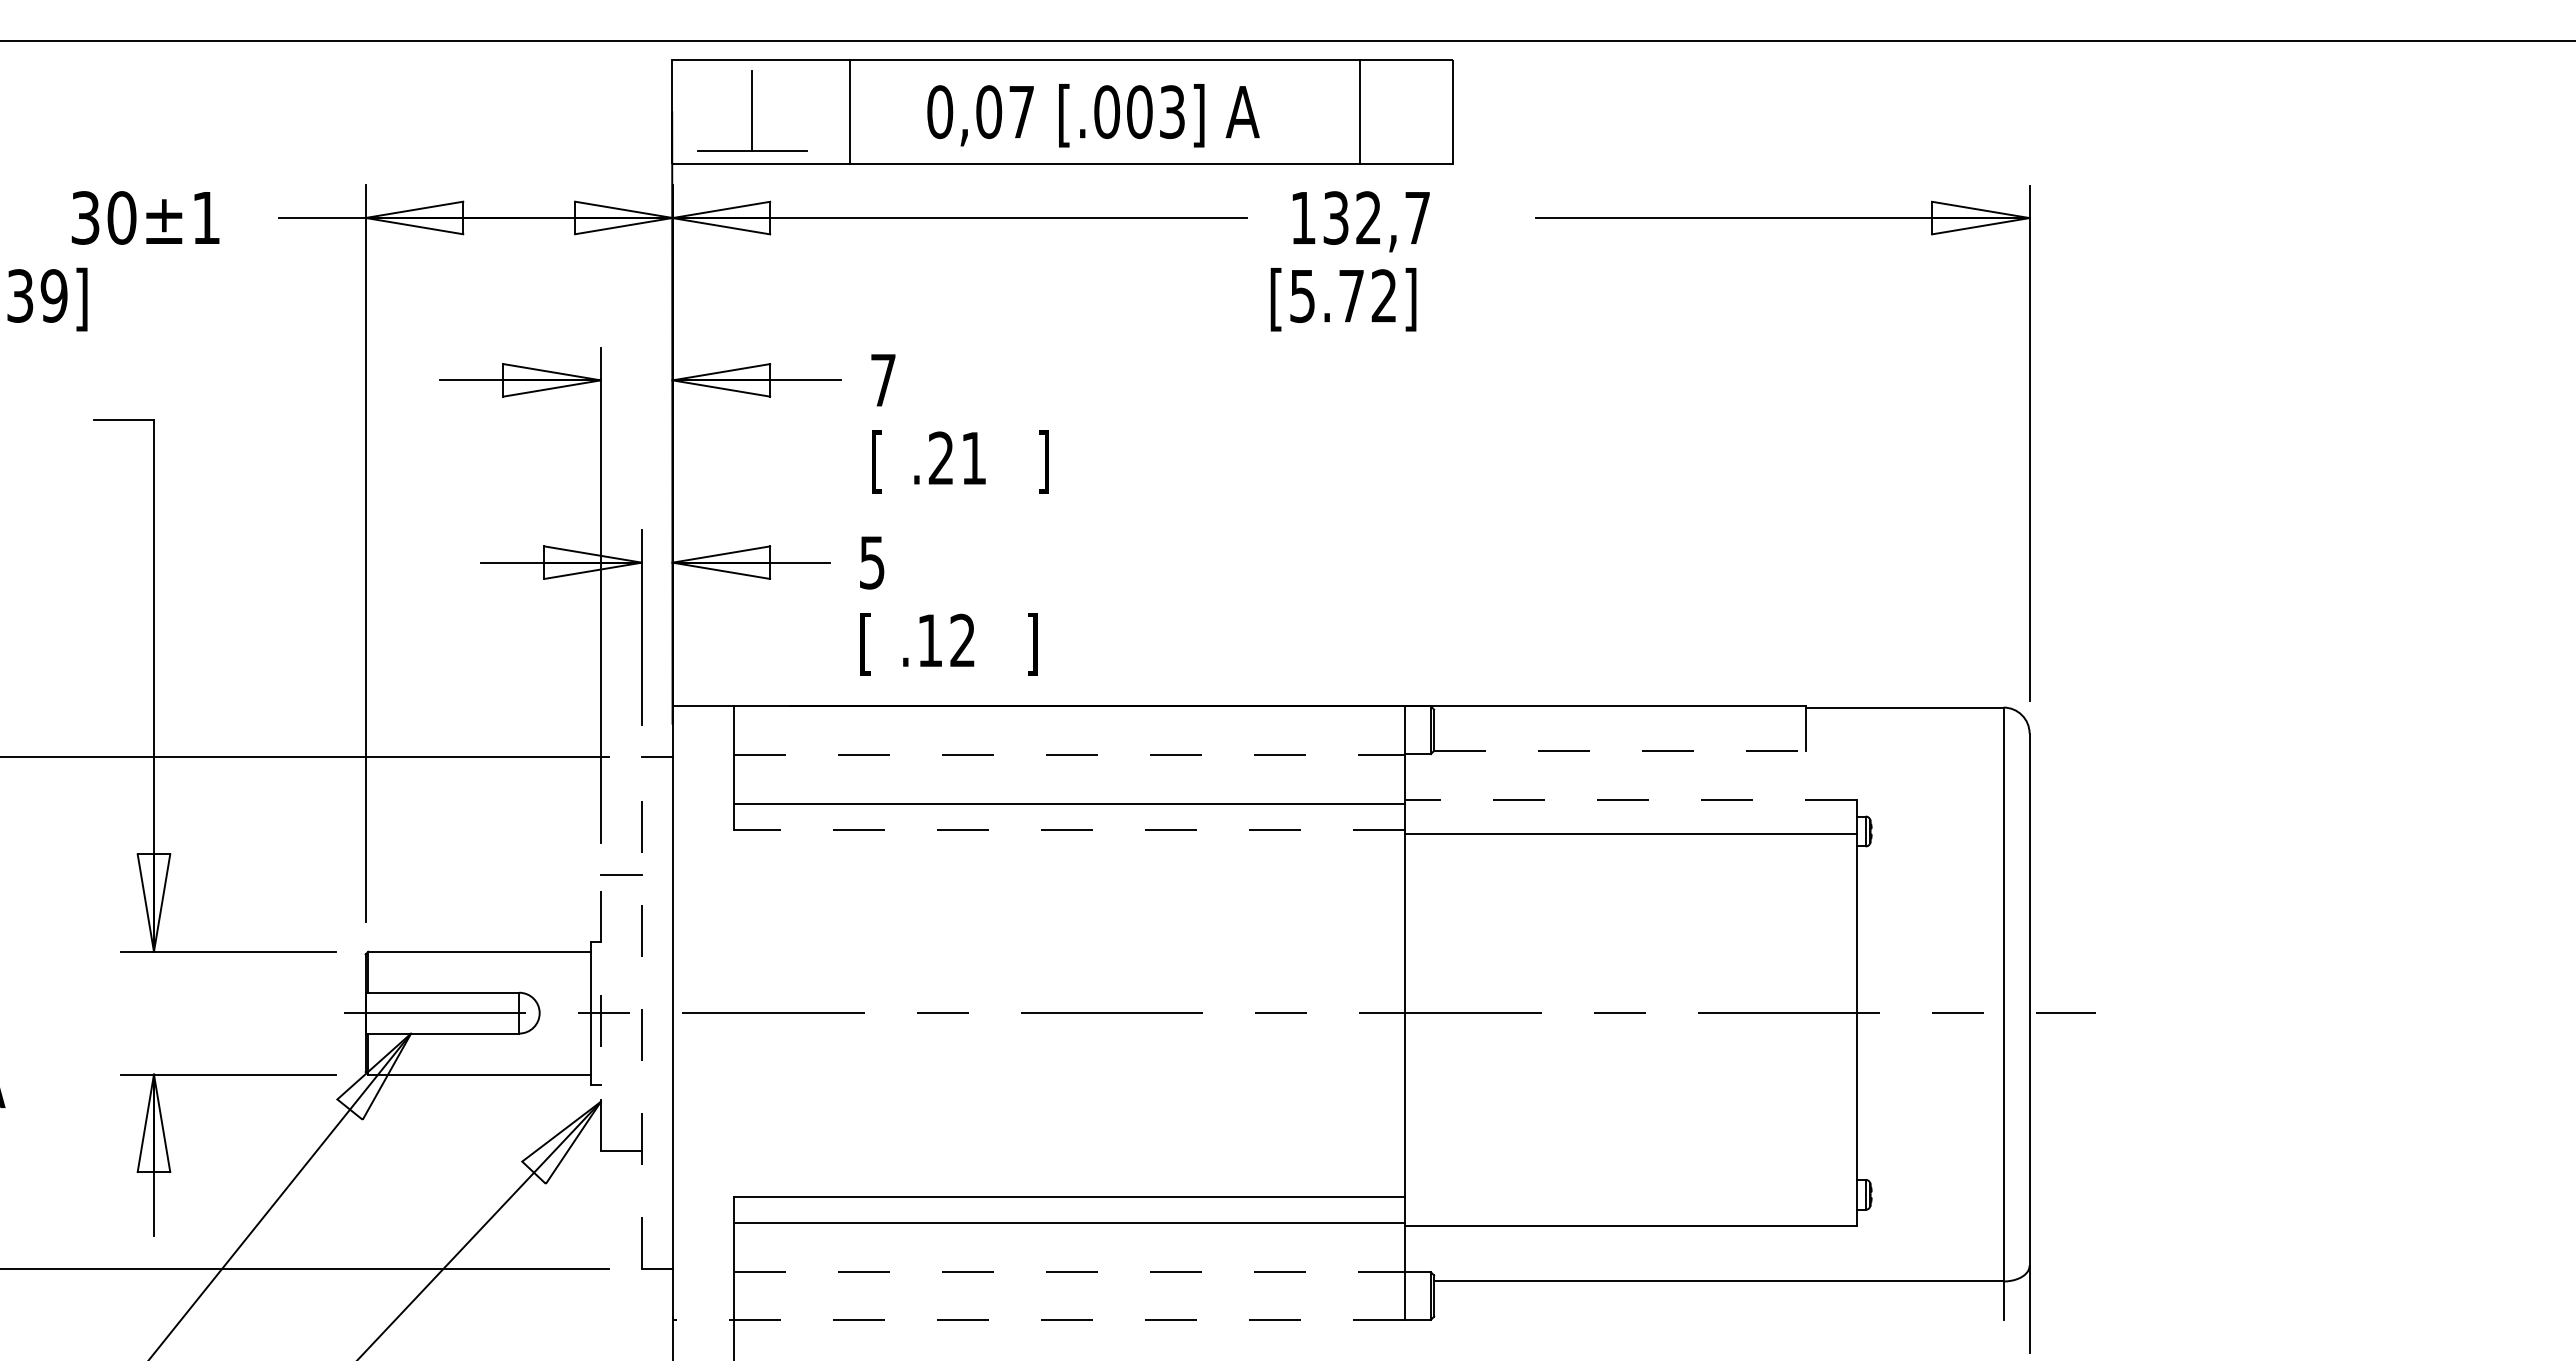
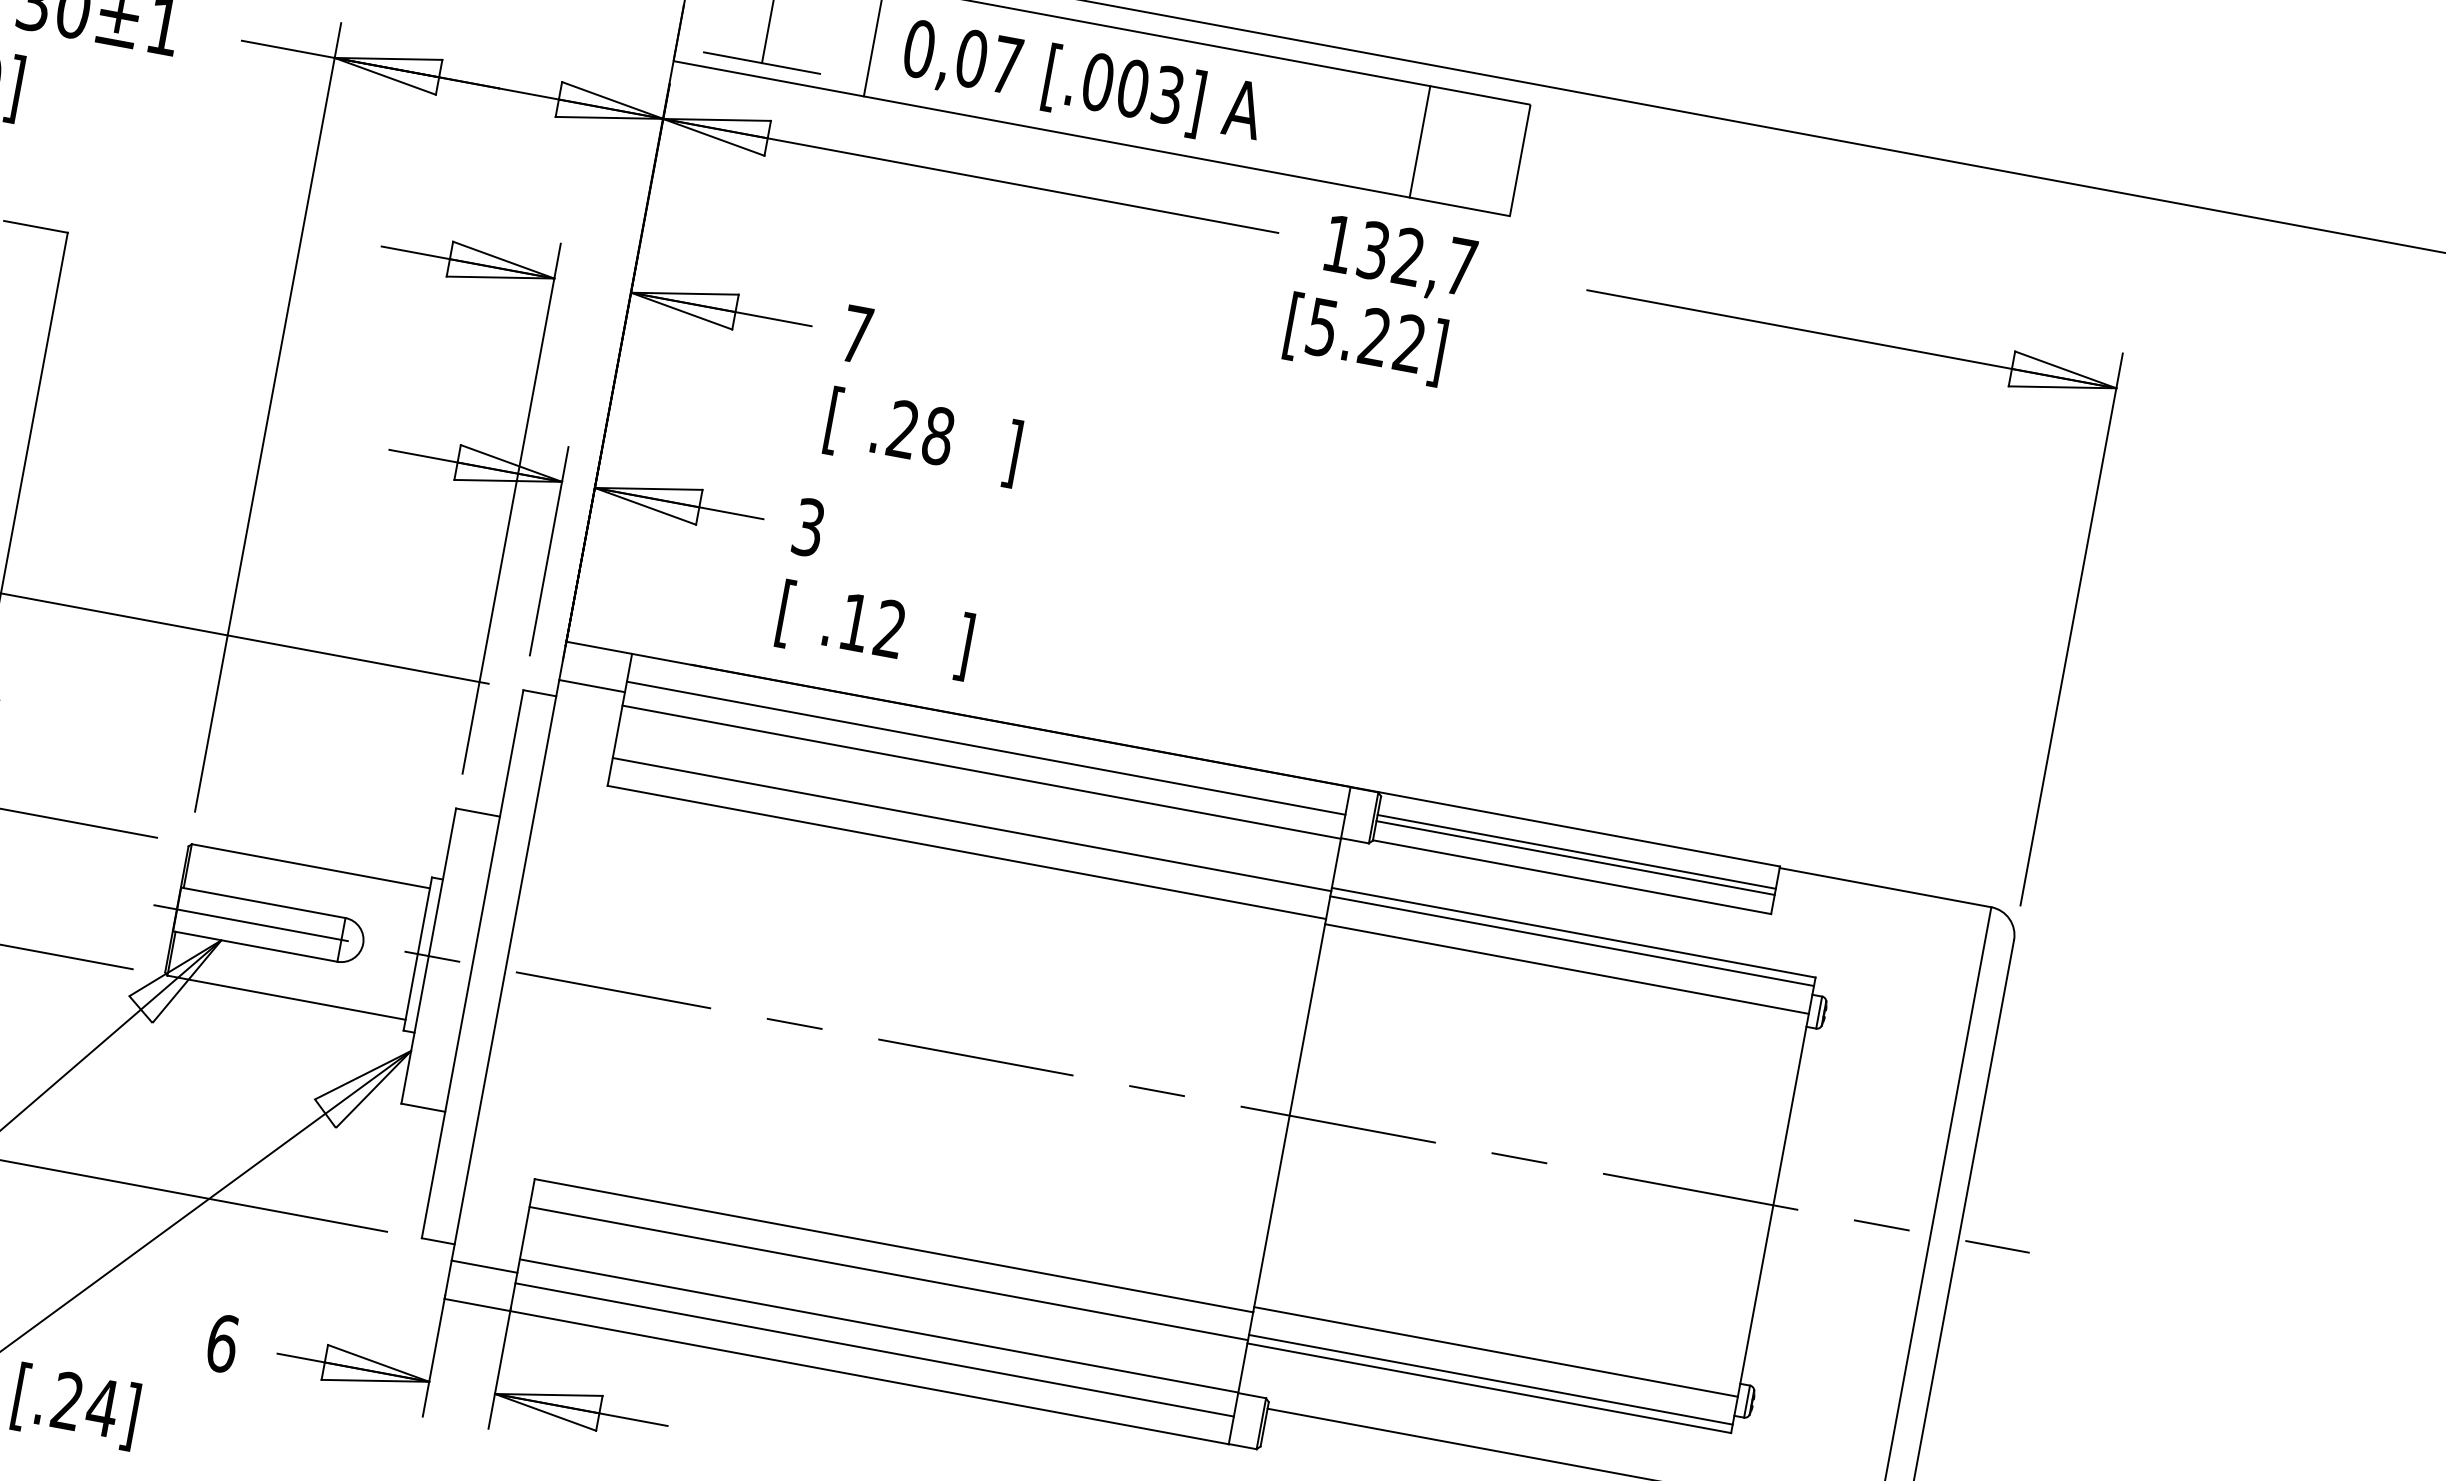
text: (1093, 115) -> (1082, 83), moved
text: (1351, 295) -> (1374, 336), [5.72] -> [5.22]
text: (973, 458) -> (937, 436), .21 -> .28
text: (872, 561) -> (809, 526), 5 -> 3
line: (1619, 726) -> (1576, 851), added
line: (1068, 732) -> (985, 748), added
line: (1619, 732) -> (1575, 857), added
line: (702, 742) -> (591, 686), added
line: (1620, 750) -> (1572, 877), dashed -> solid
line: (1069, 754) -> (981, 772), dashed -> solid
line: (1630, 800) -> (1573, 932), dashed -> solid
line: (1630, 808) -> (1571, 941), added
line: (1068, 829) -> (965, 852), dashed -> solid
line: (600, 1013) -> (428, 956), dashed -> solid
line: (641, 1013) -> (472, 964), dashed -> solid
line: (1630, 1191) -> (1495, 1351), added
line: (1630, 1217) -> (1490, 1379), added
line: (1069, 1271) -> (879, 1325), dashed -> solid
line: (702, 1284) -> (483, 1266), added
line: (1068, 1294) -> (873, 1350), added
line: (1038, 1320) -> (836, 1372), dashed -> solid

